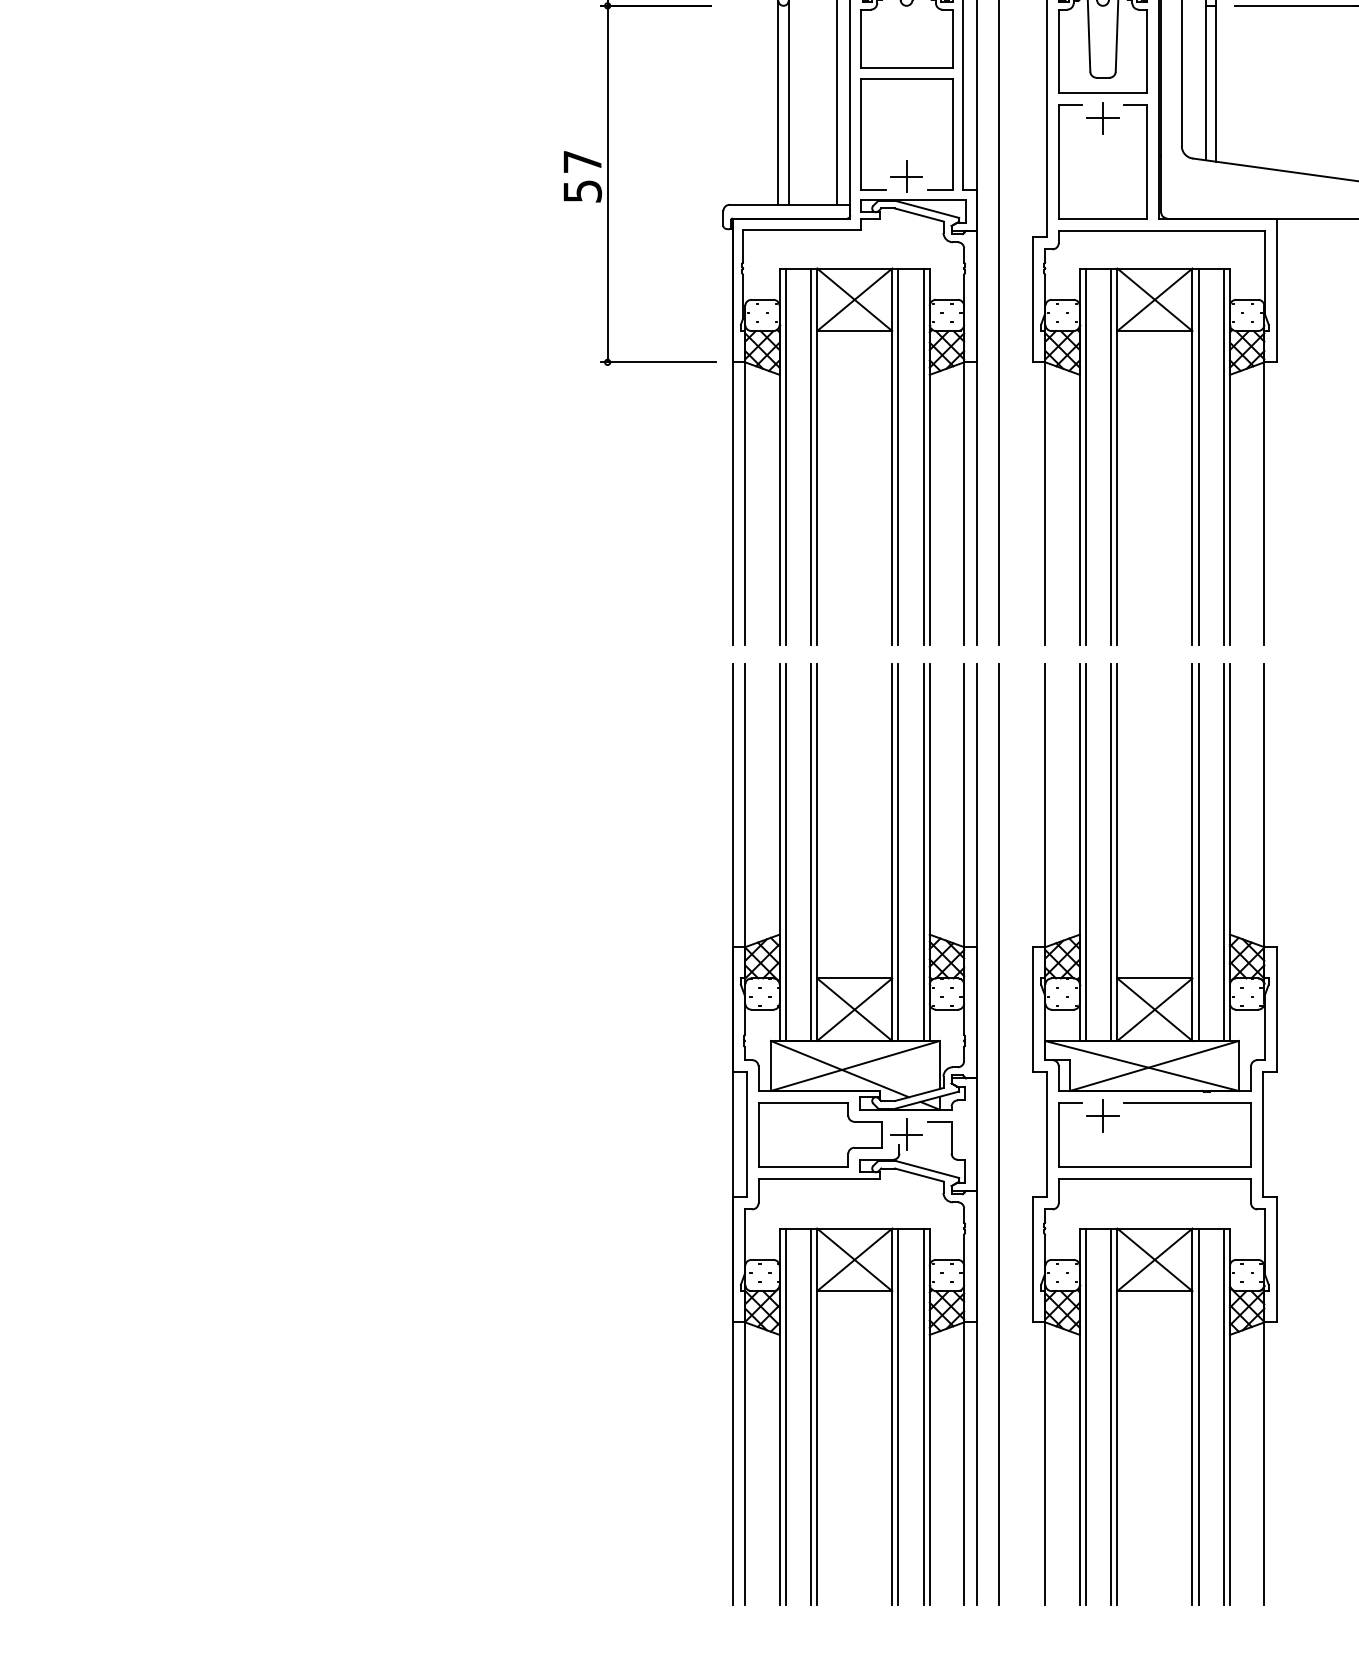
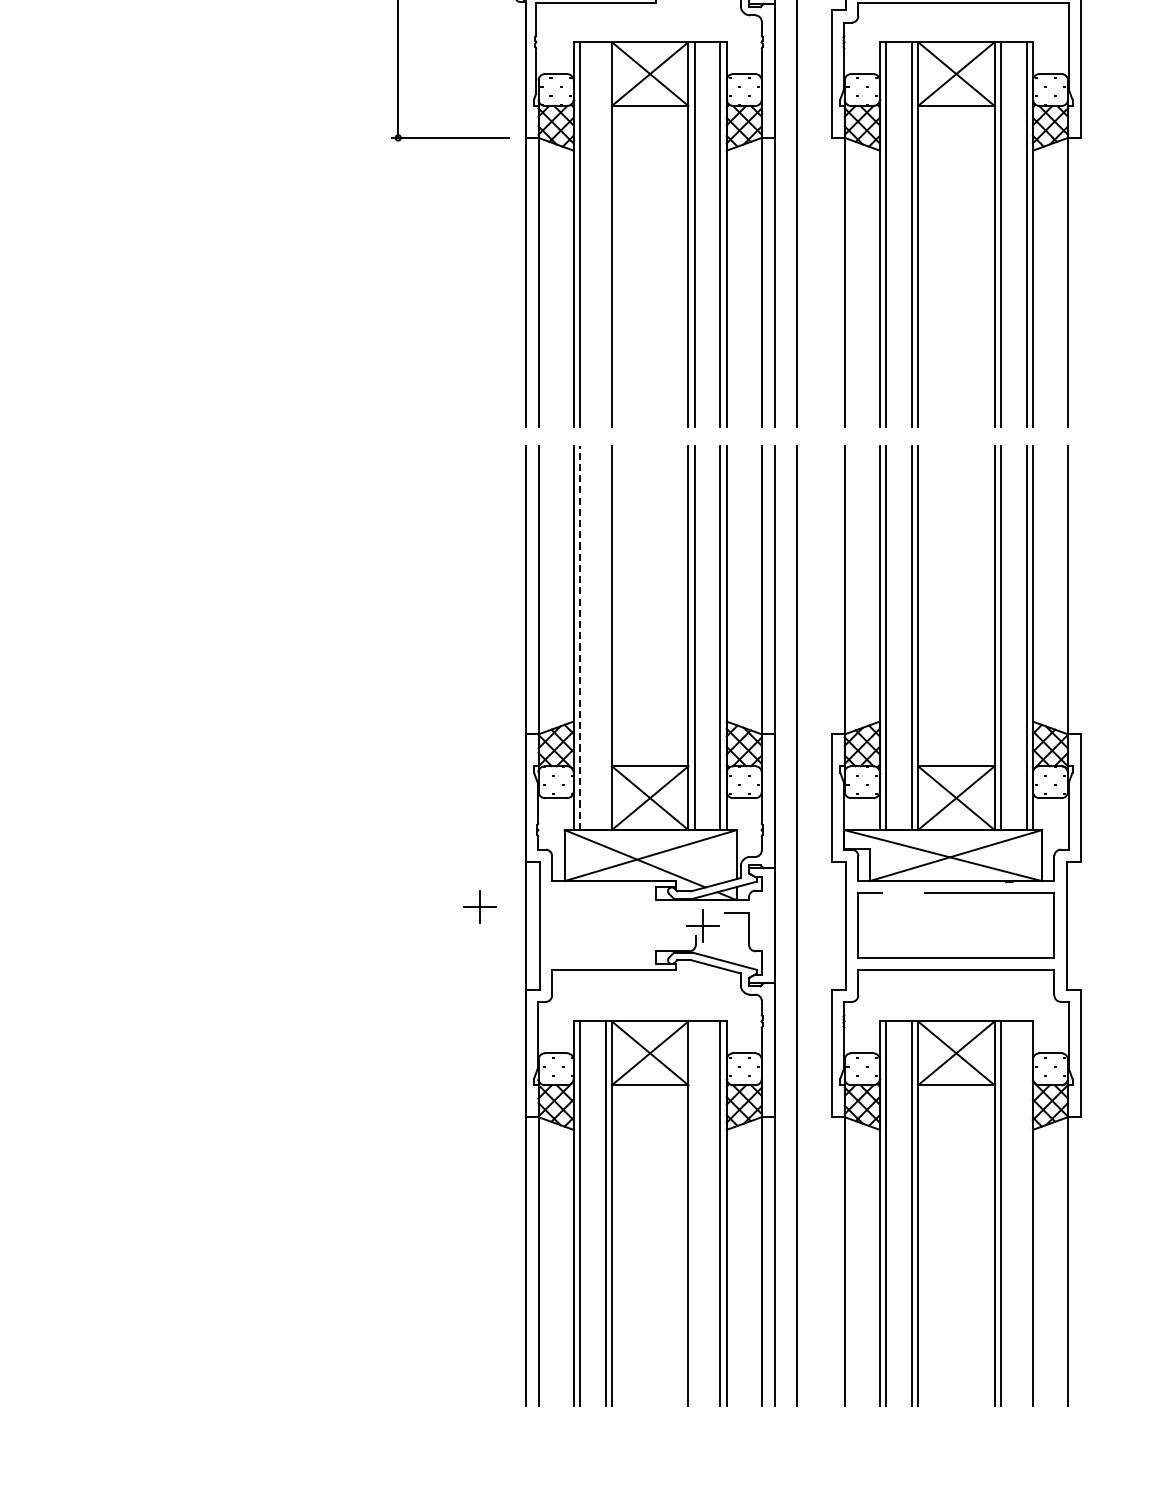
line: (810, 456) -> (605, 233), removed
line: (785, 852) -> (579, 637), solid -> dashed
line: (810, 852) -> (605, 637), removed
part: (1102, 1115) -> (479, 906), moved
part: (820, 1134) -> (615, 925), removed
line: (898, 1416) -> (694, 1213), removed
line: (1223, 1416) -> (1026, 1213), removed

